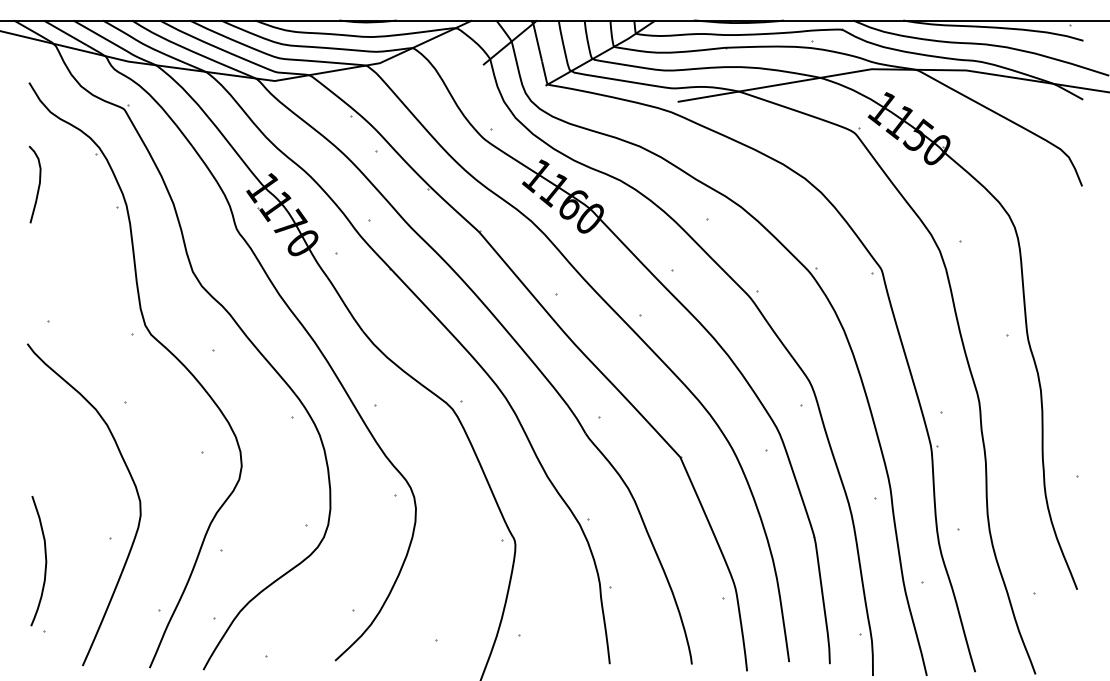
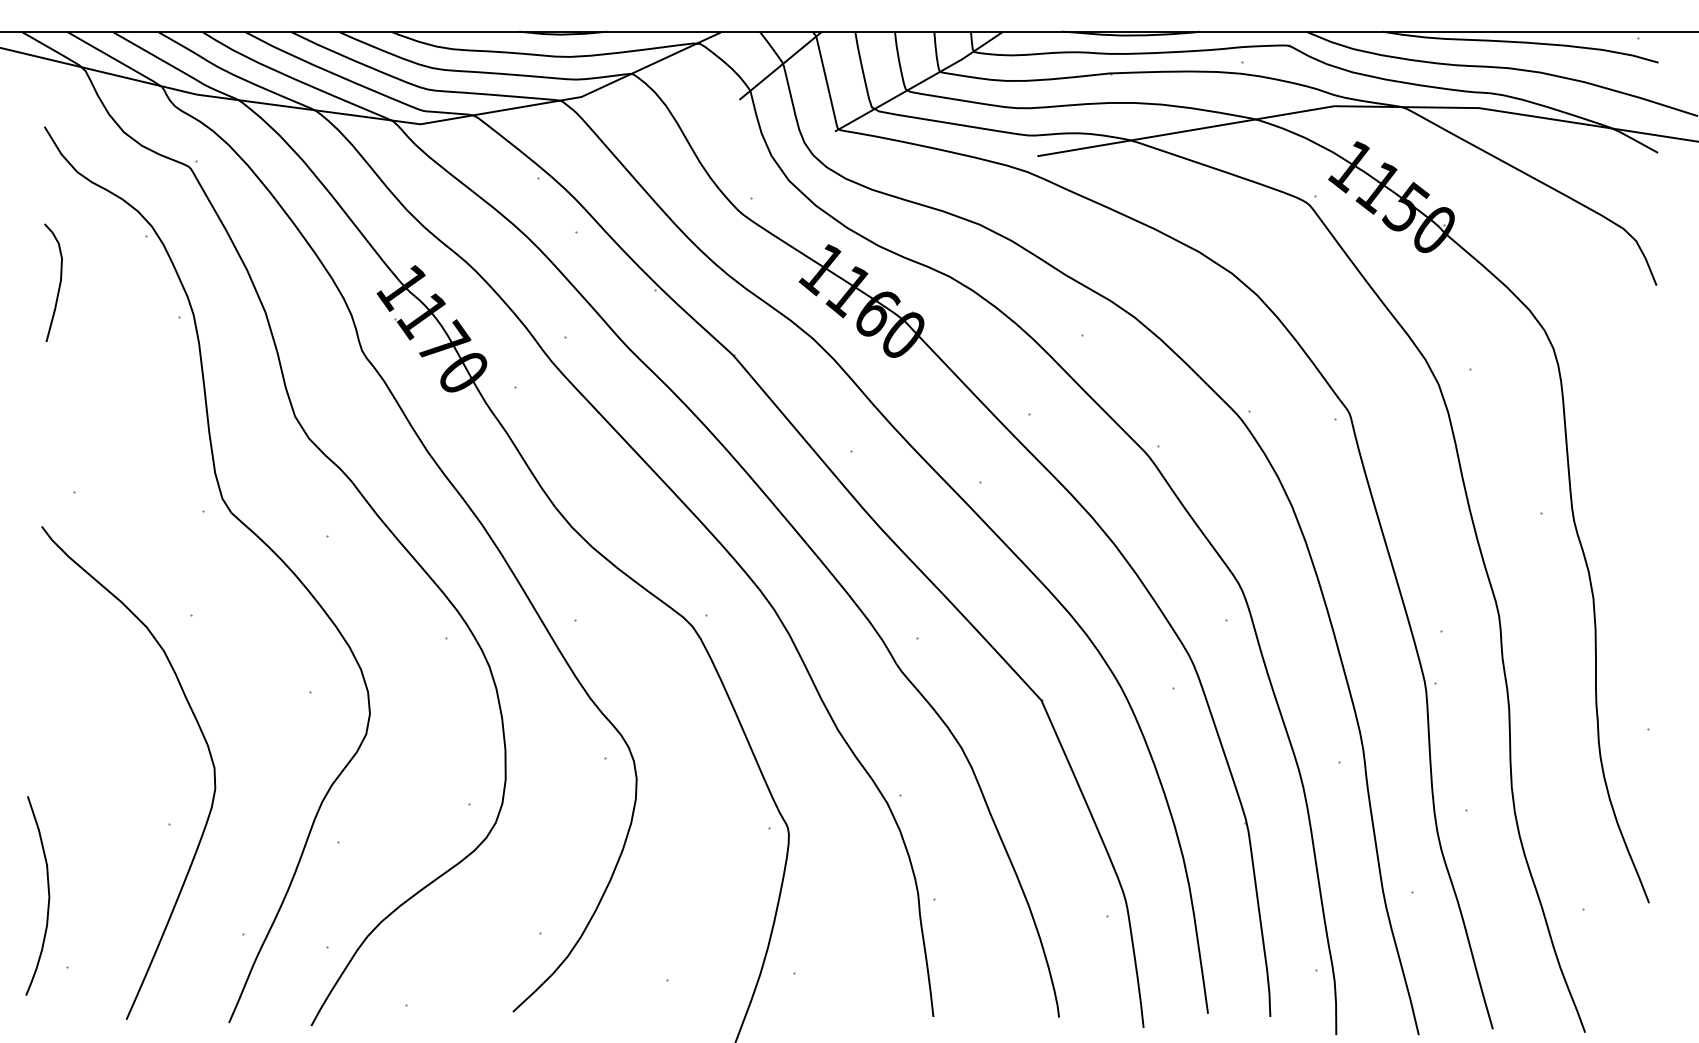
curve: (45, 561) -> (48, 896), moved

